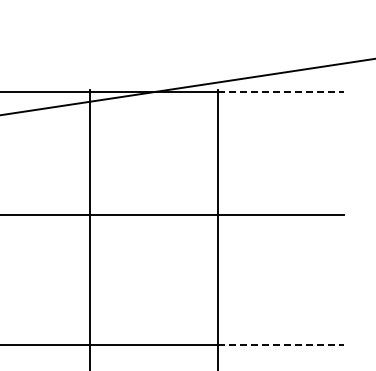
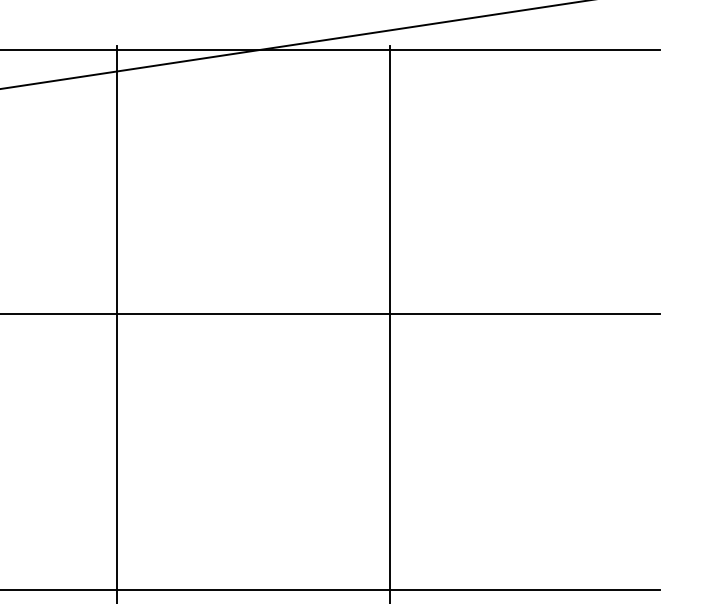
line: (281, 91) -> (526, 49), dashed -> solid
line: (281, 344) -> (526, 589), dashed -> solid

